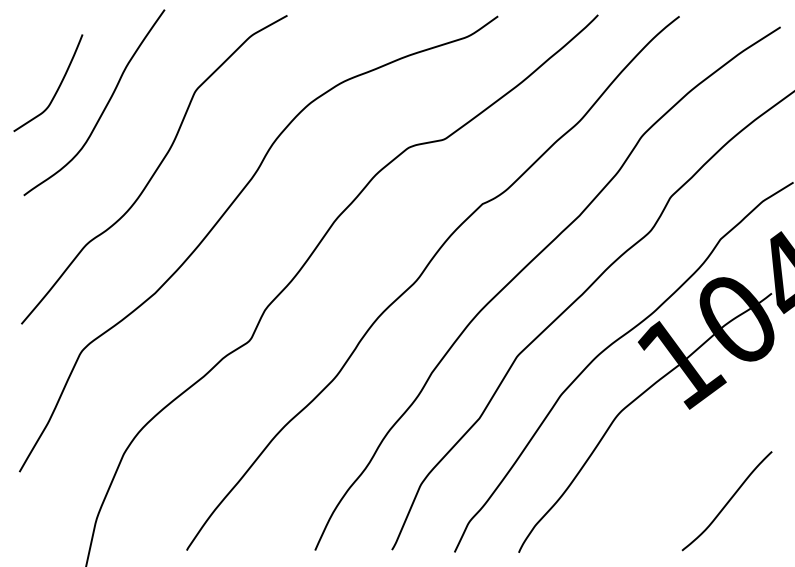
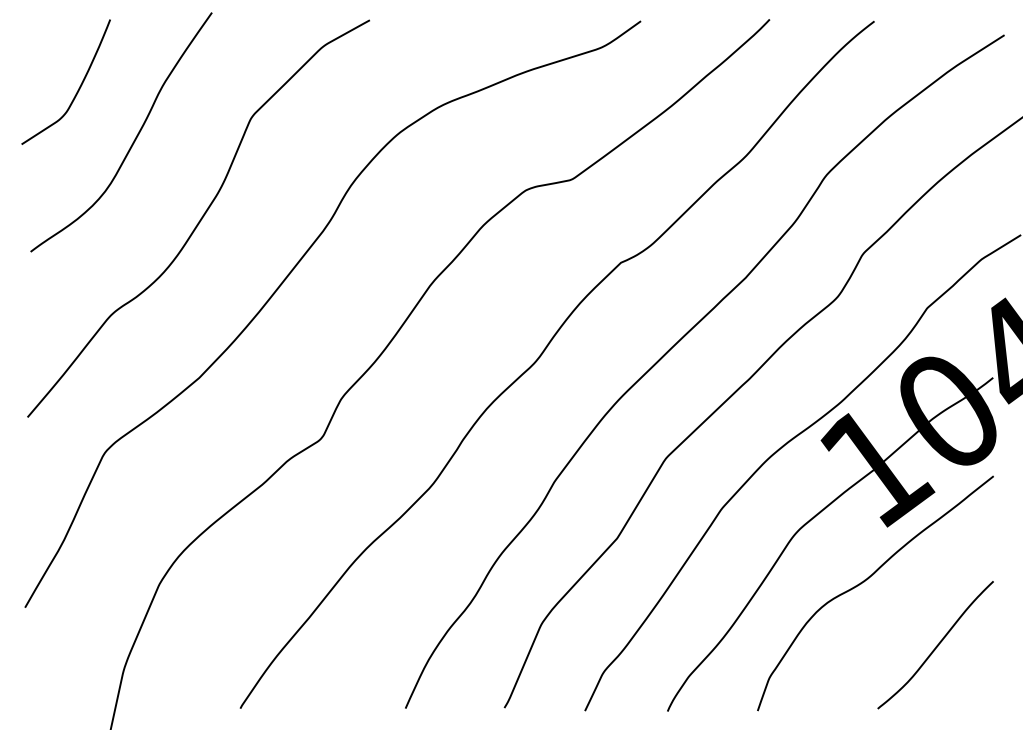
curve: (57, 88) -> (78, 88), moved
curve: (671, 452) -> (864, 582), added

